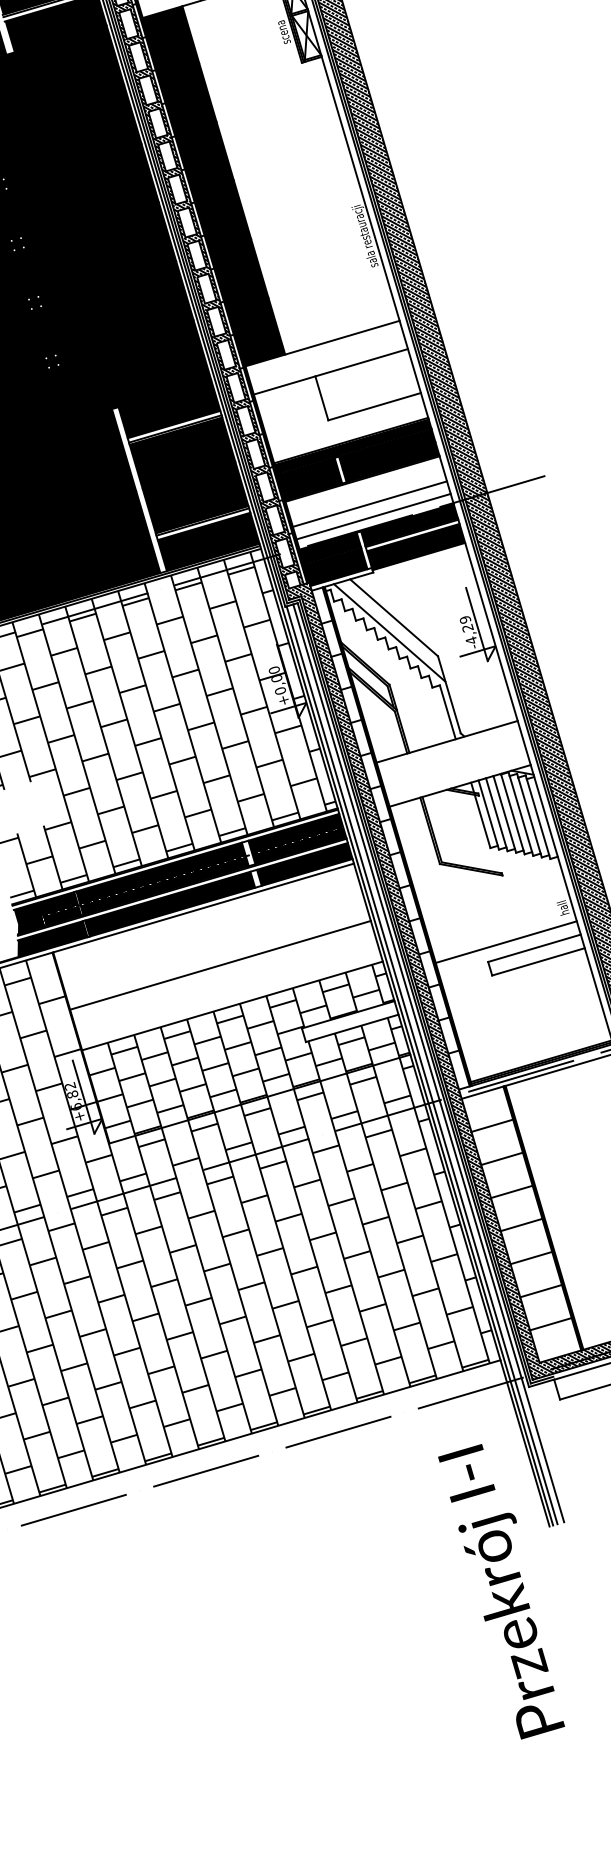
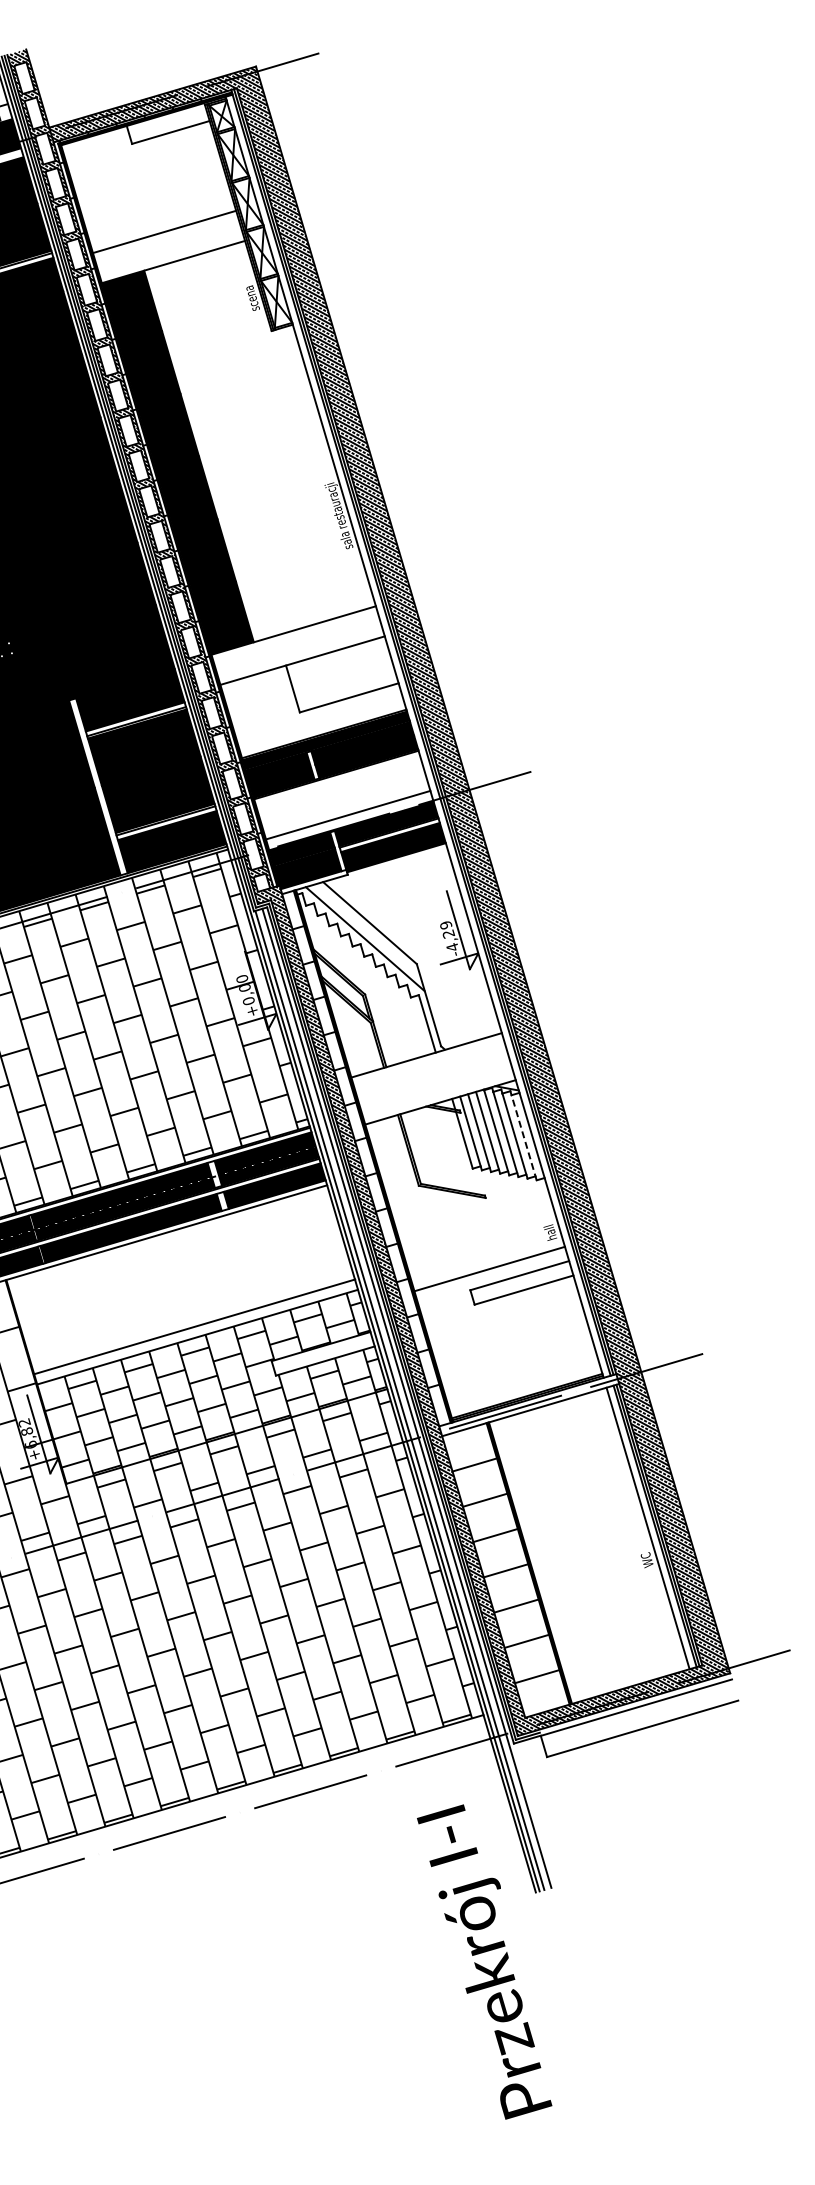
line: (370, 503) -> (344, 801), removed
line: (538, 818) -> (524, 1137), solid -> dashed
line: (220, 965) -> (194, 1326), moved

